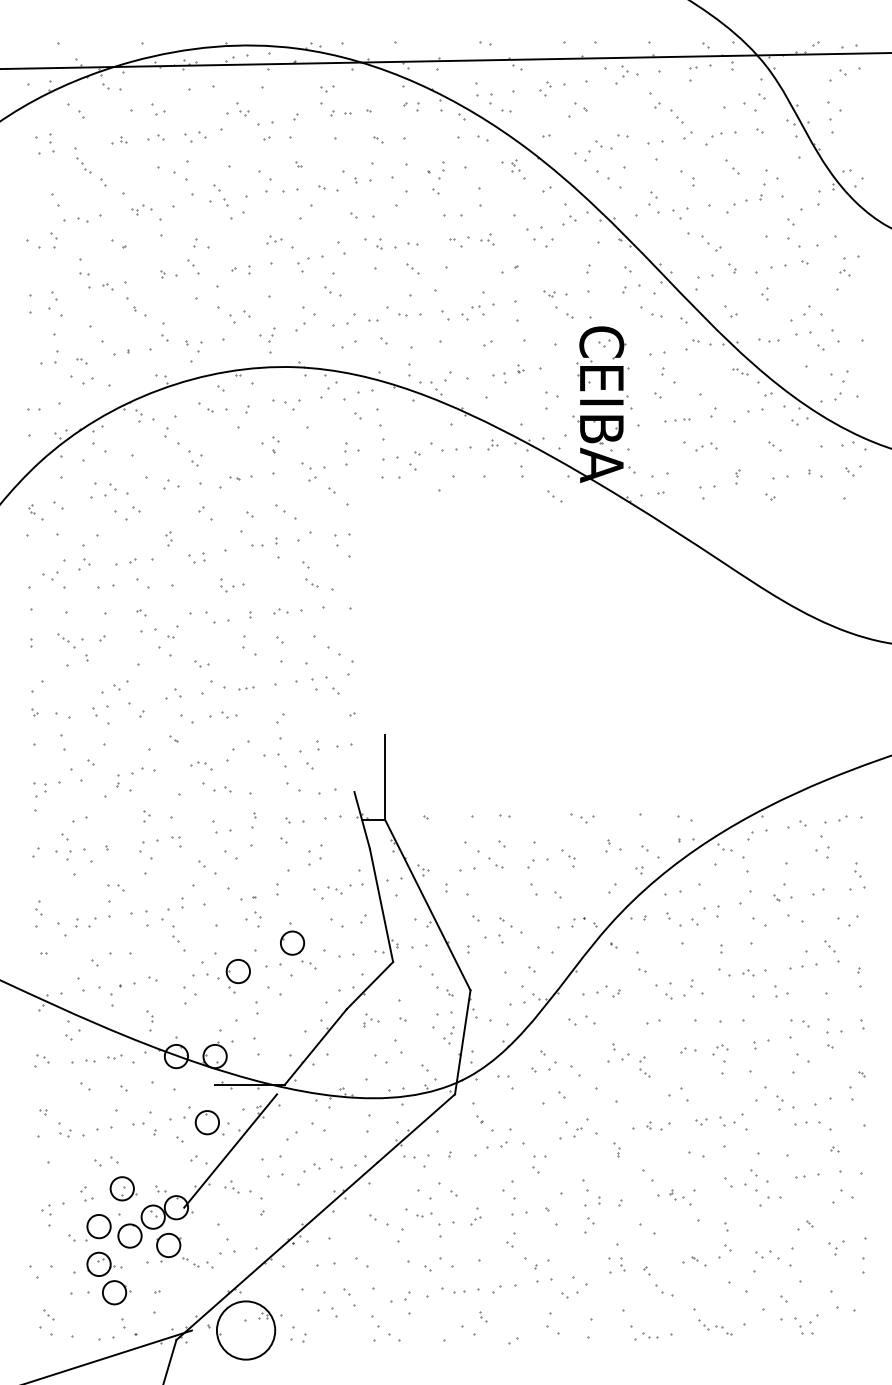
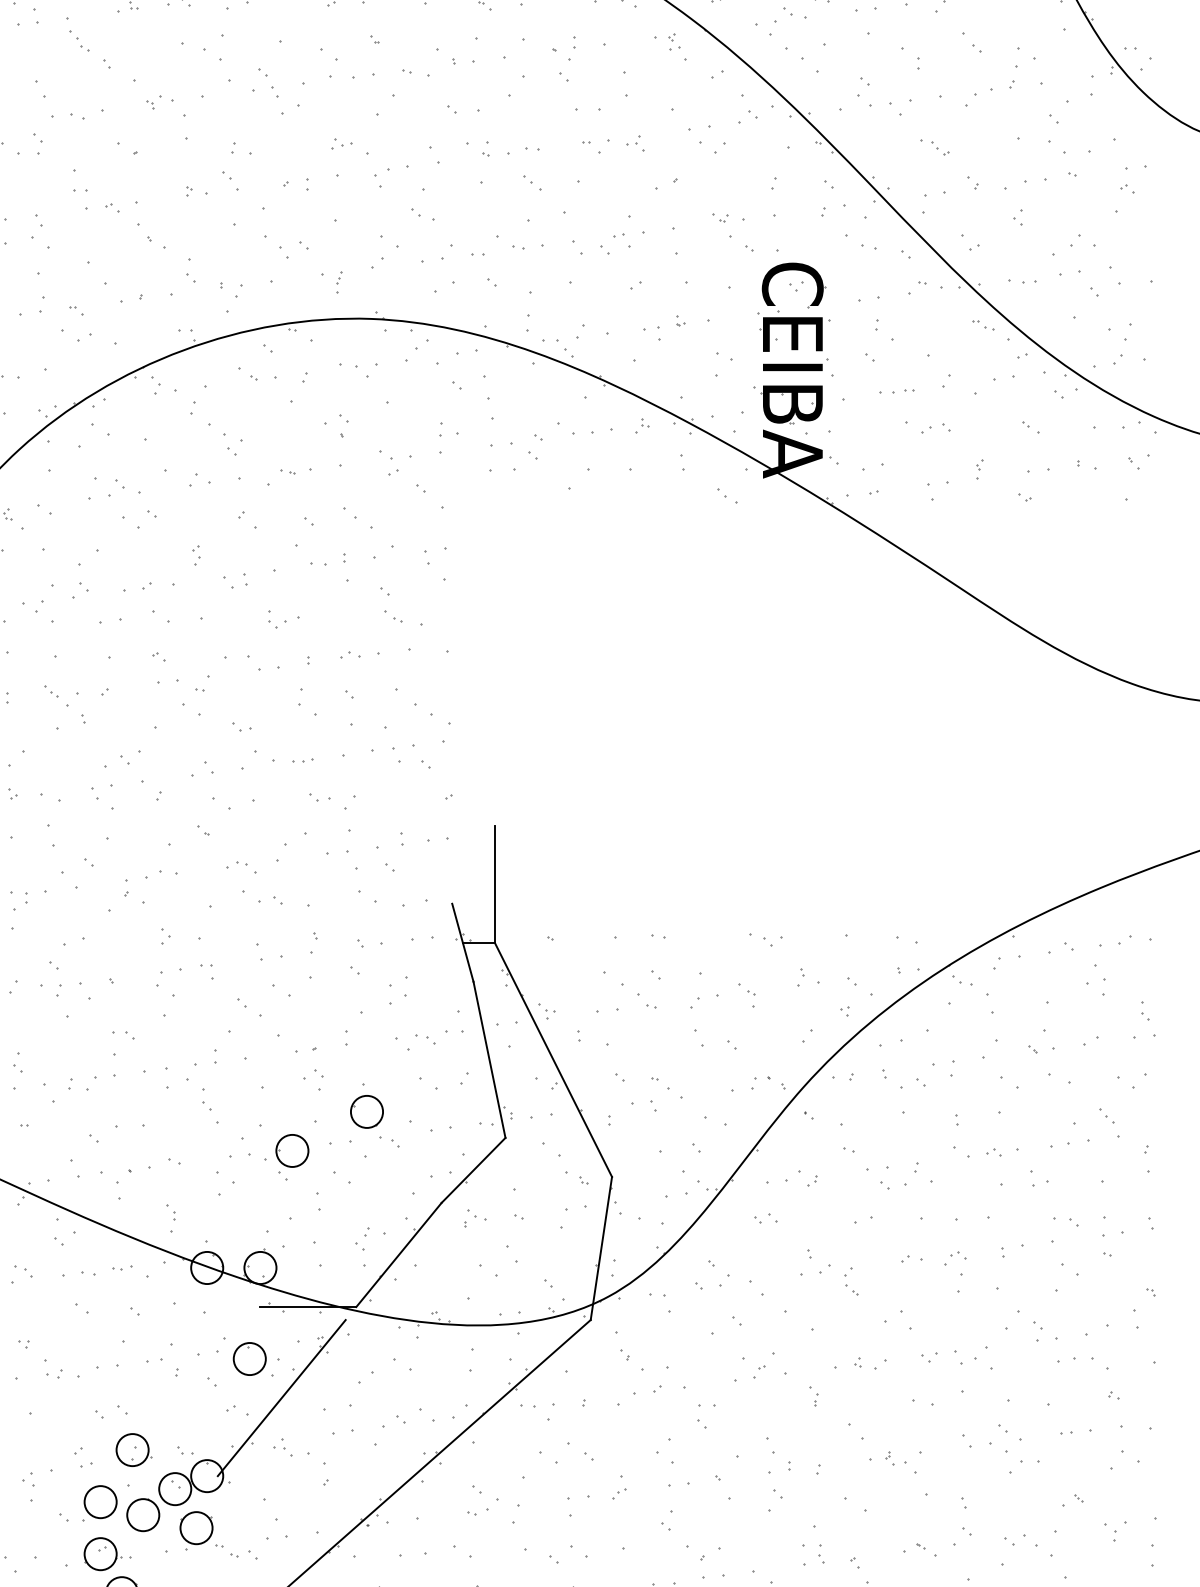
part: (705, 242) -> (935, 147), size x0.62
part: (272, 340) -> (339, 282), size x0.62
part: (229, 714) -> (320, 797), moved
part: (582, 1020) -> (766, 1218), size x0.62
part: (448, 1035) -> (361, 1239), moved
part: (424, 1214) -> (478, 1511), moved

